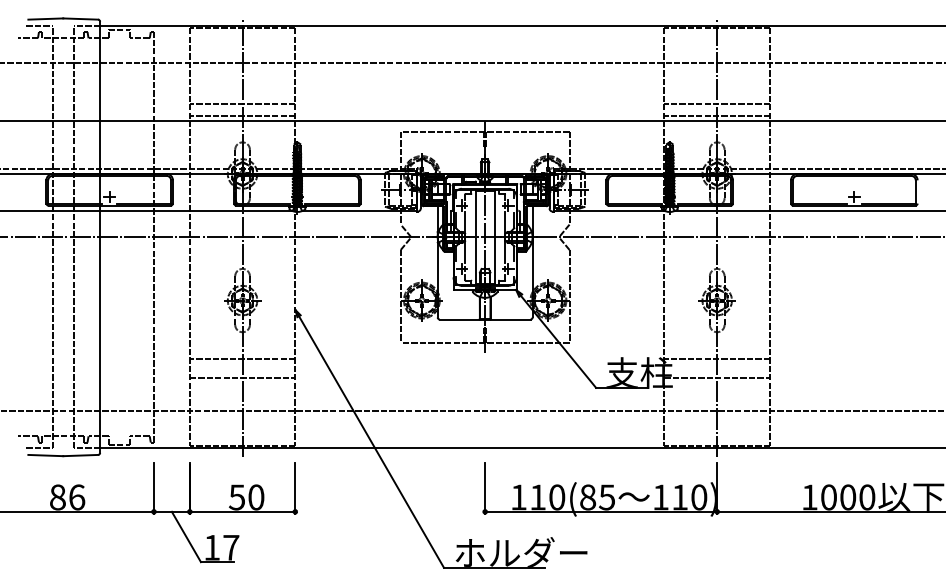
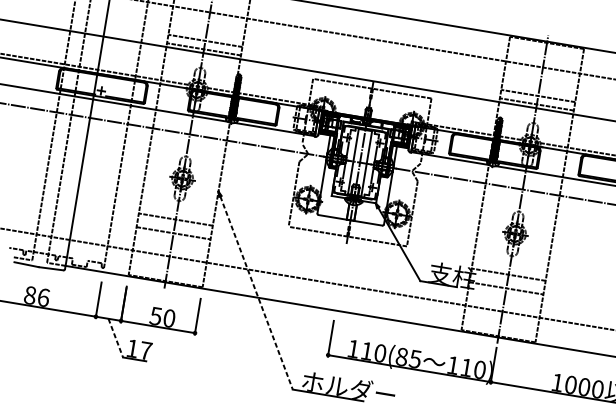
line: (371, 442) -> (256, 293), solid -> dashed
line: (186, 537) -> (115, 338), solid -> dashed

